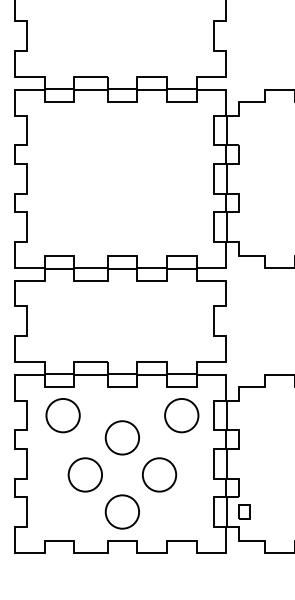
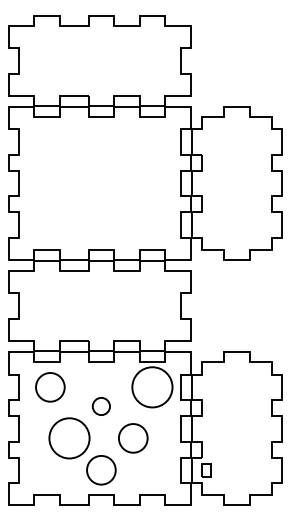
circle: (181, 415) -> (152, 387), size x1.4
circle: (122, 437) -> (101, 406), size x0.6
circle: (85, 475) -> (69, 438), size x1.4

